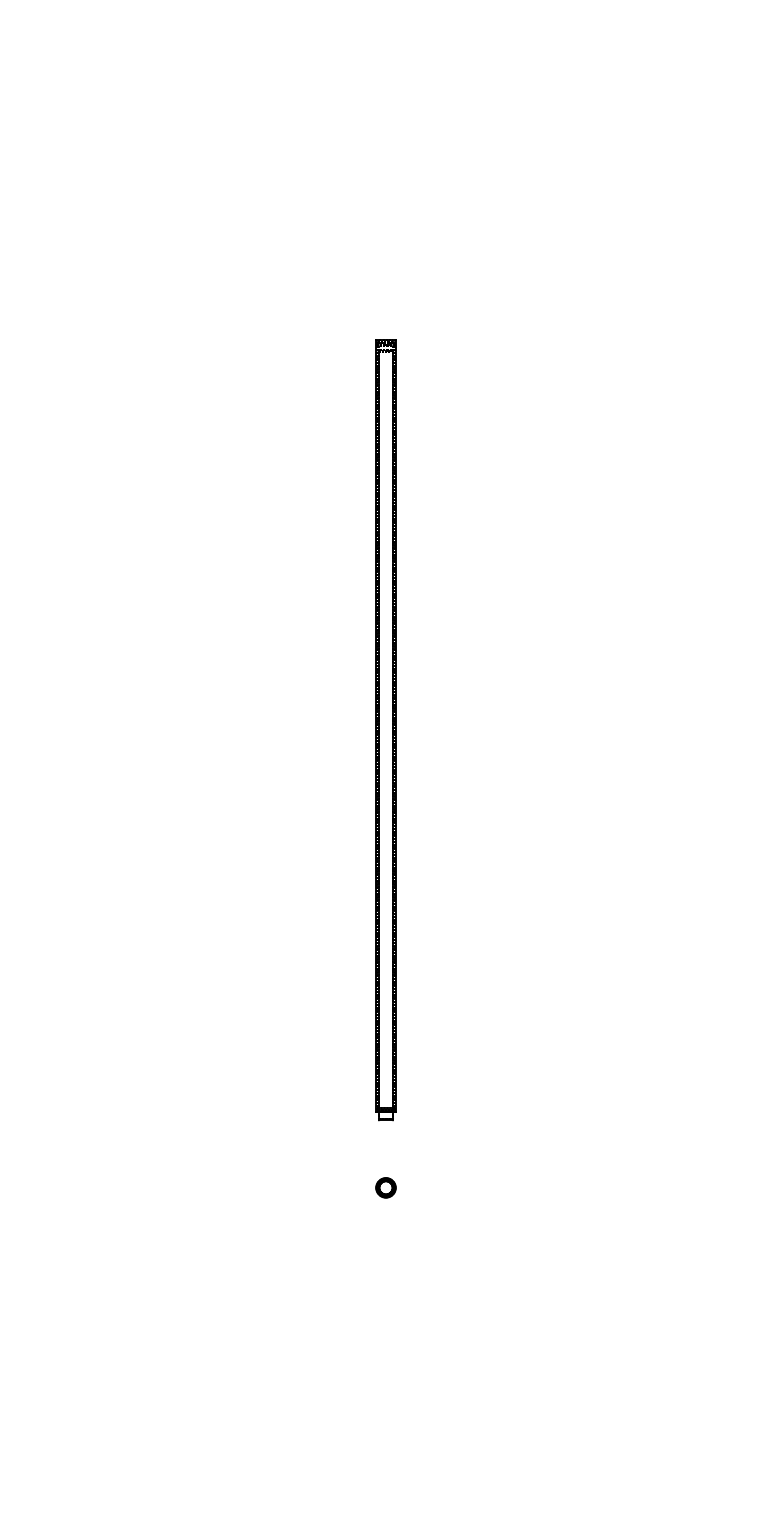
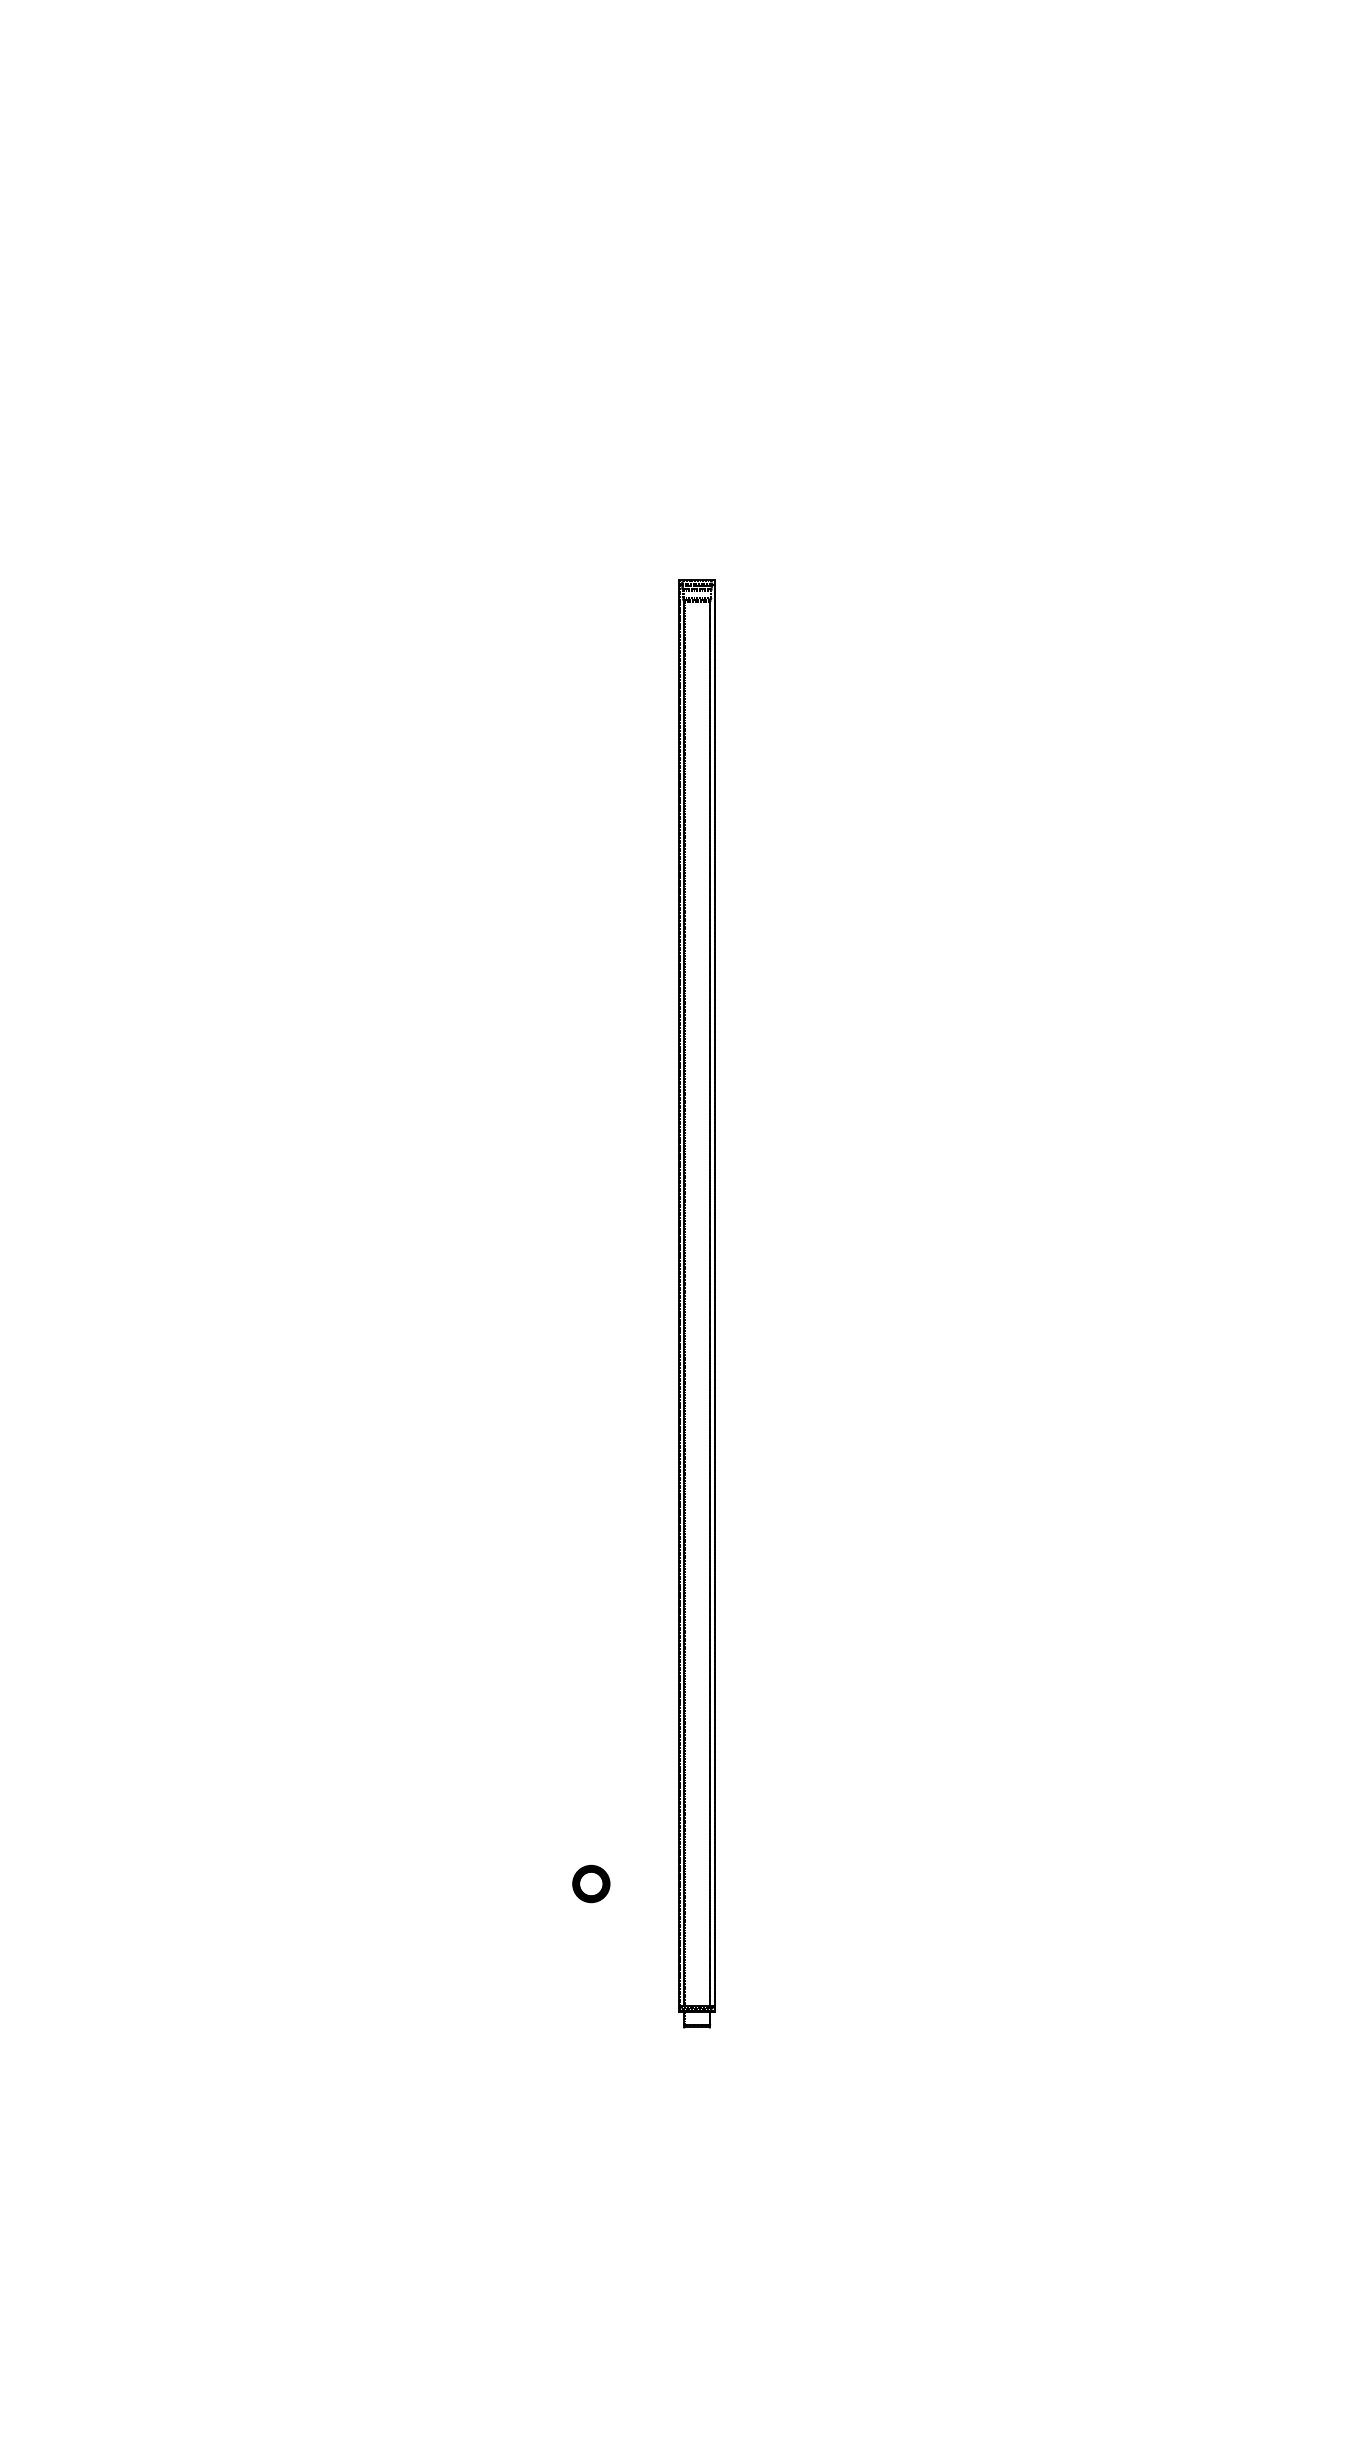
part: (385, 1187) -> (590, 1883), moved

